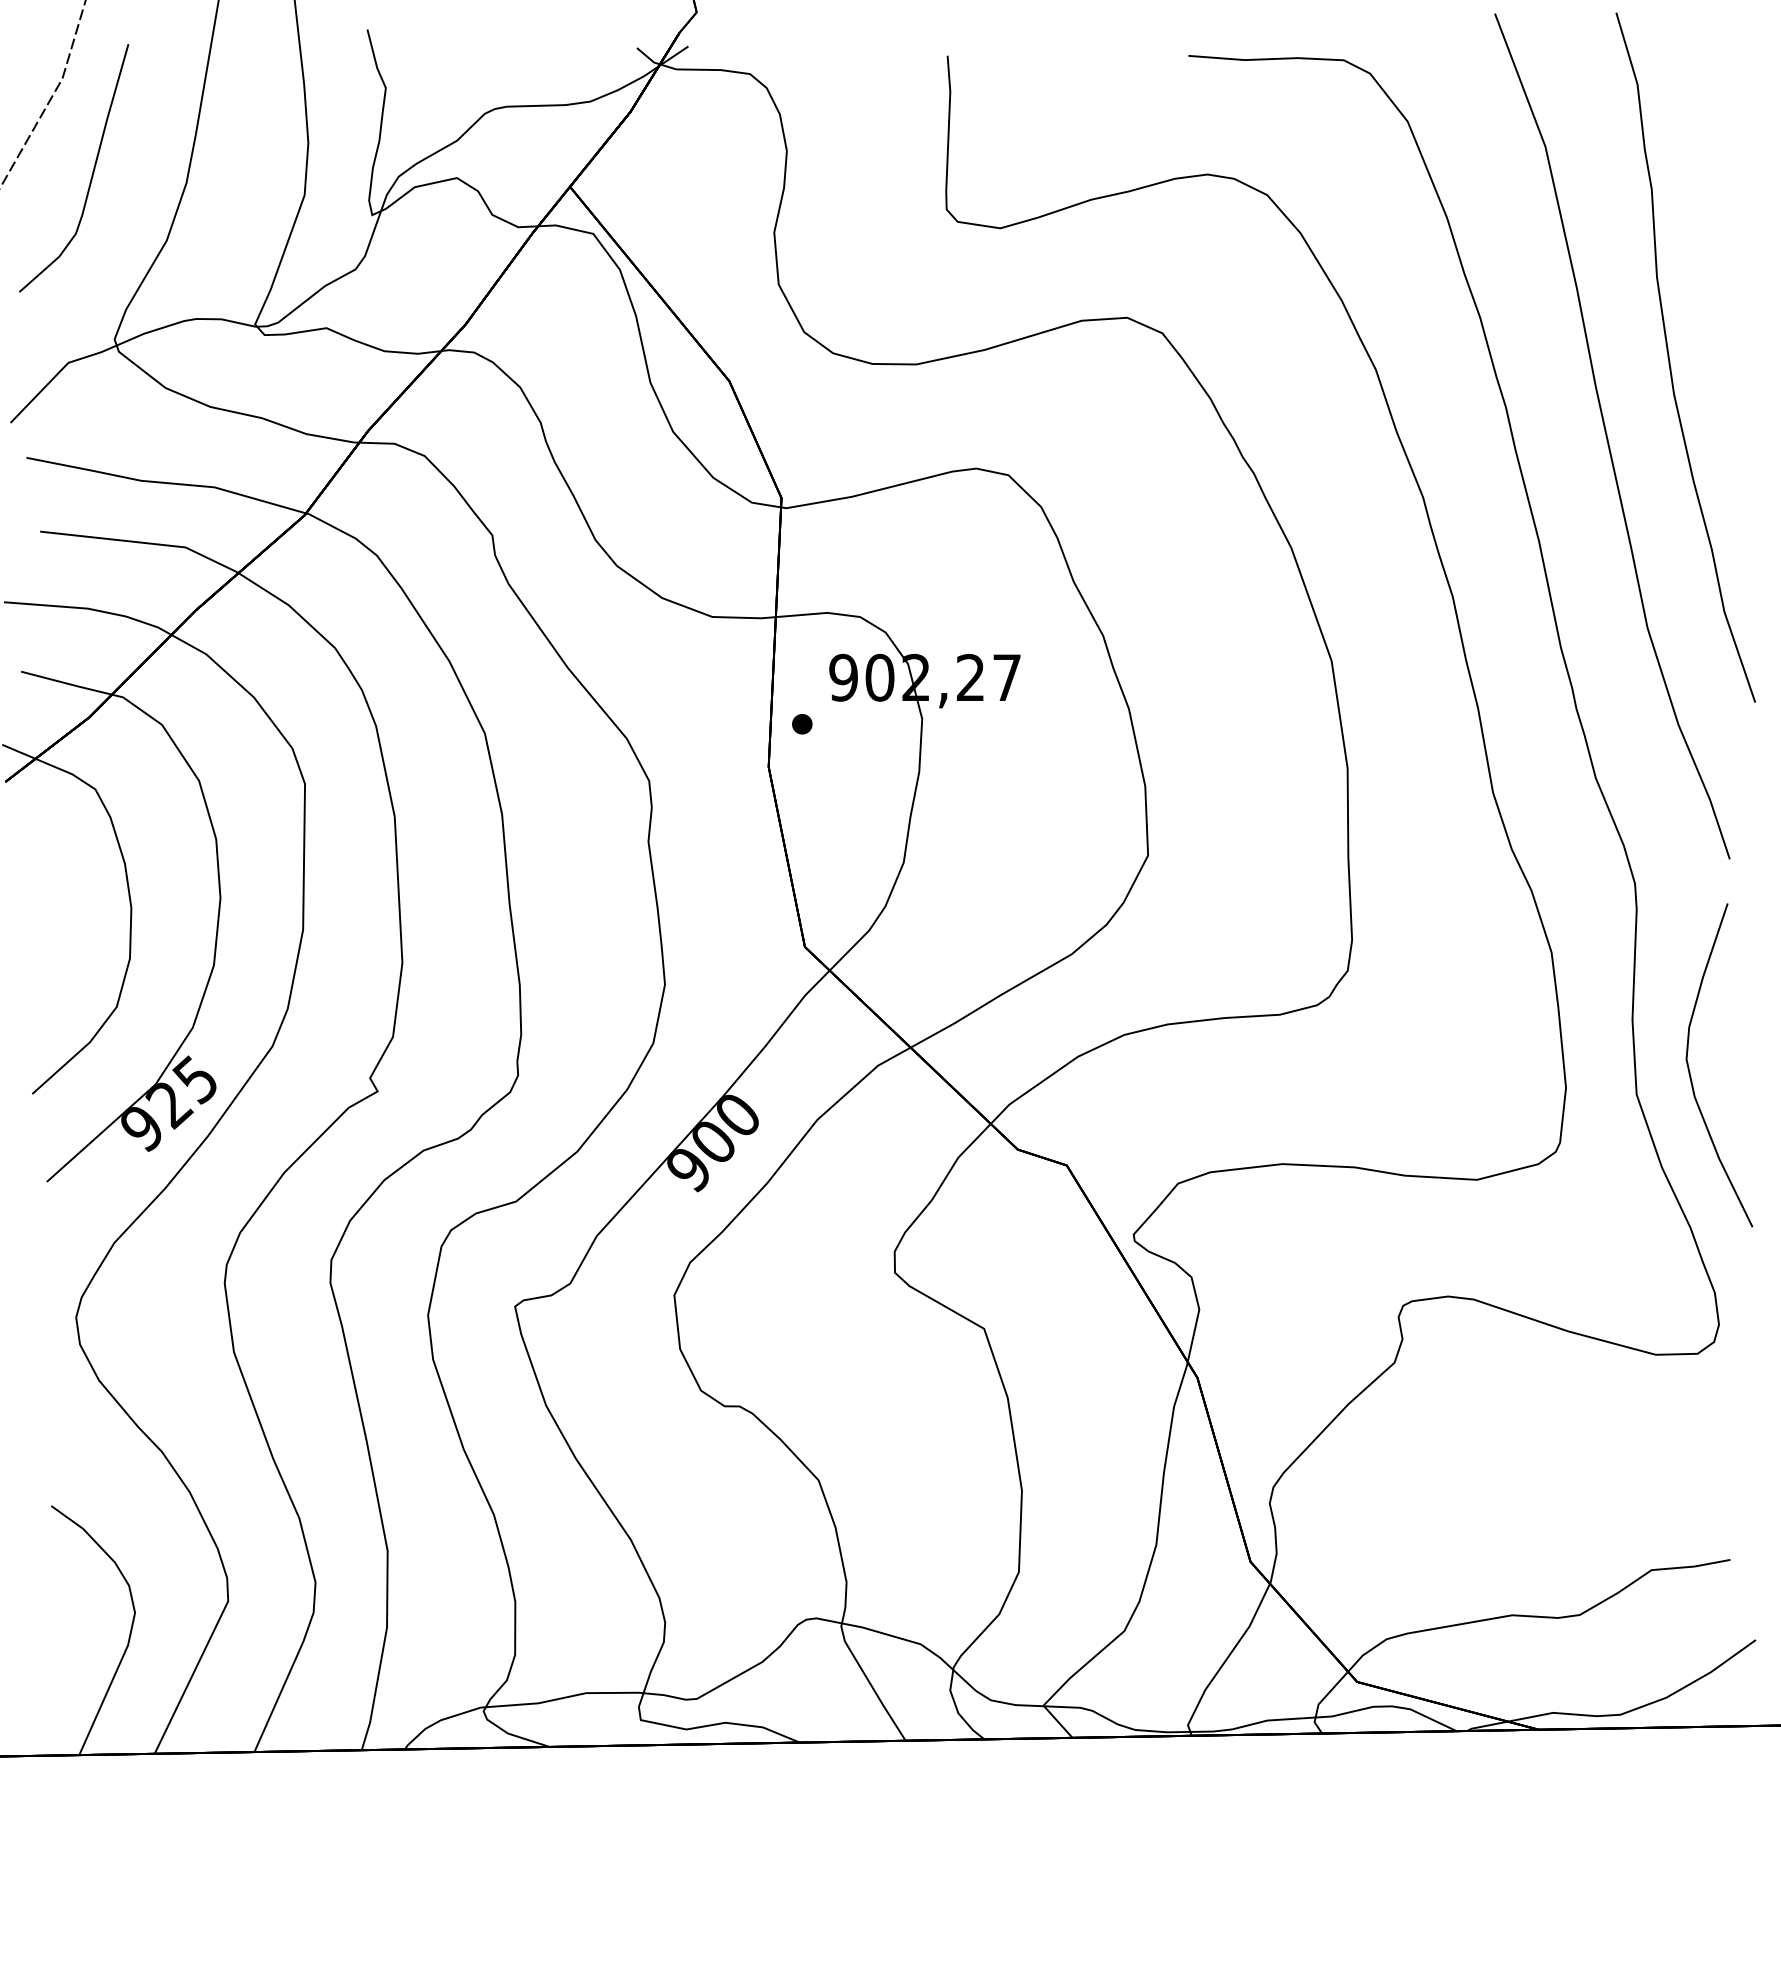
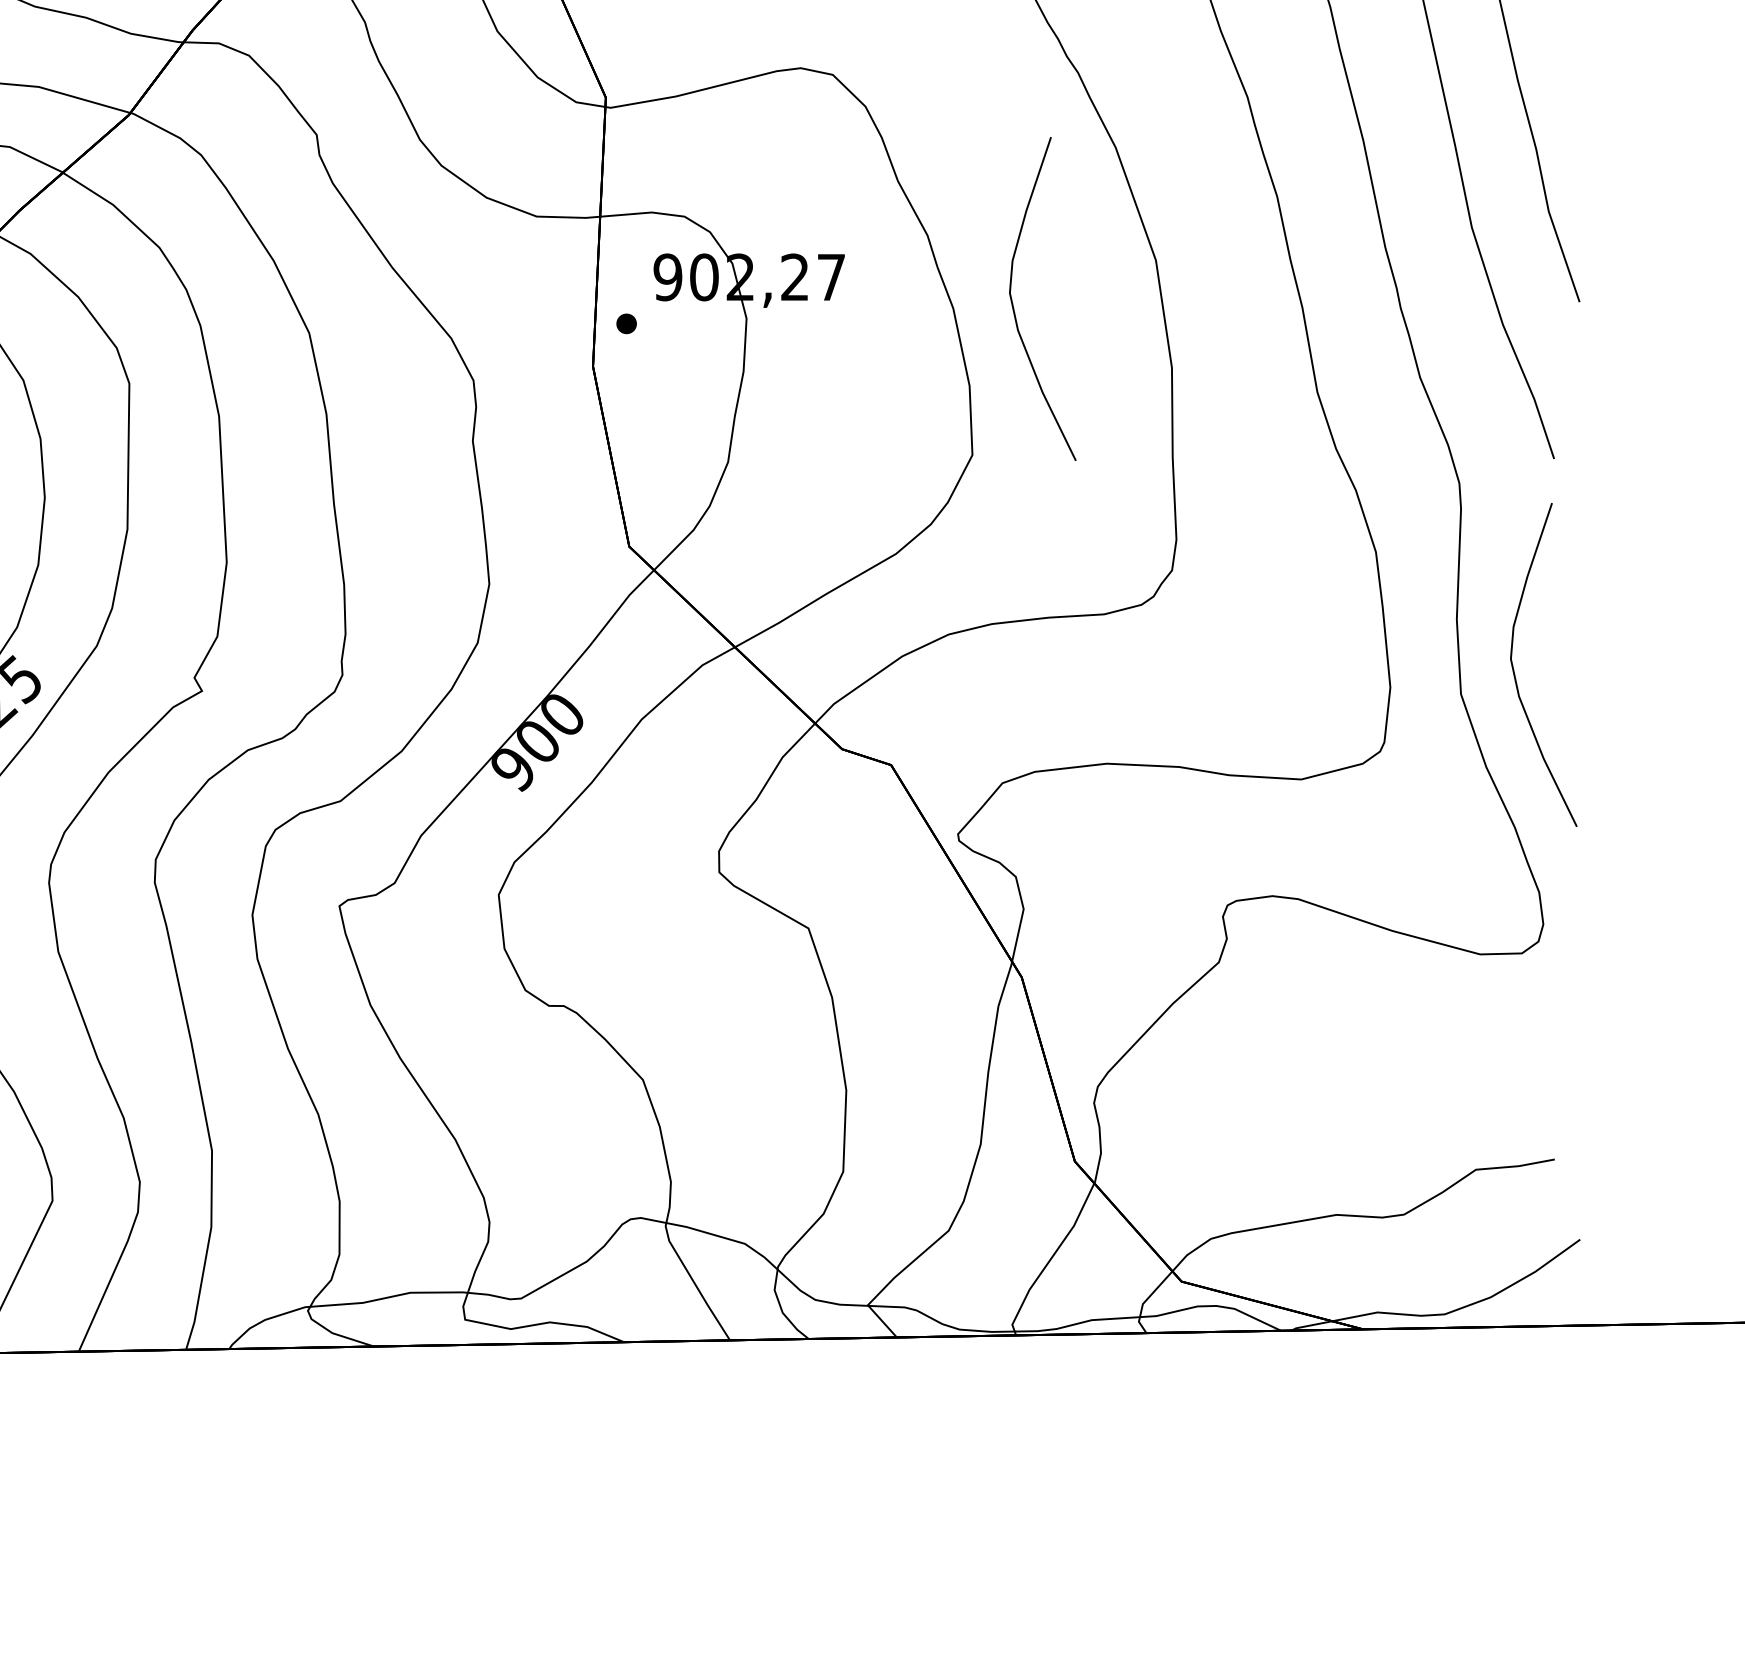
curve: (1189, 705) -> (1013, 305), added

